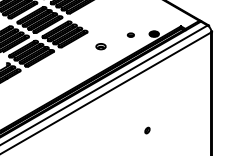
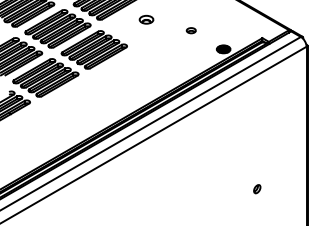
part: (130, 34) -> (190, 29), moved
part: (100, 46) -> (145, 19), moved
part: (147, 130) -> (257, 189), moved

